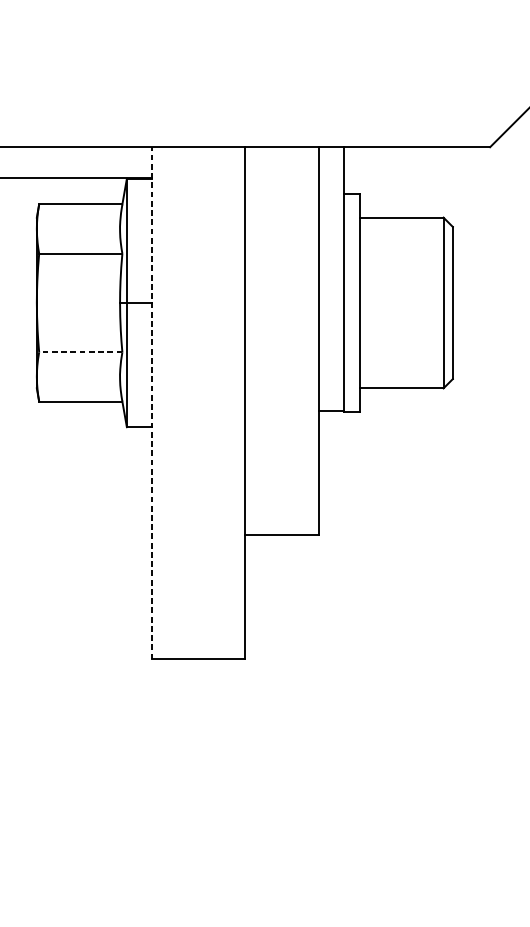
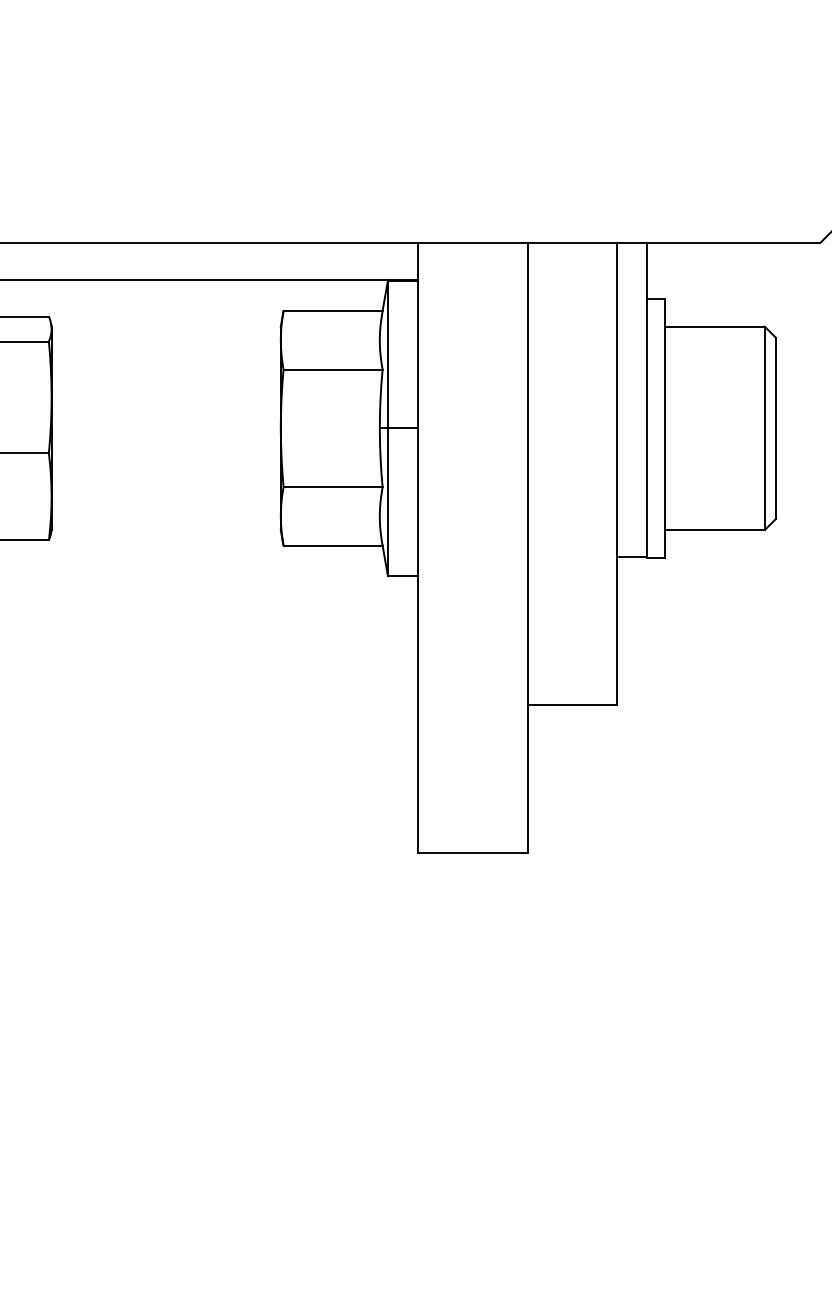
line: (81, 352) -> (333, 487), dashed -> solid
line: (151, 403) -> (417, 547), dashed -> solid

